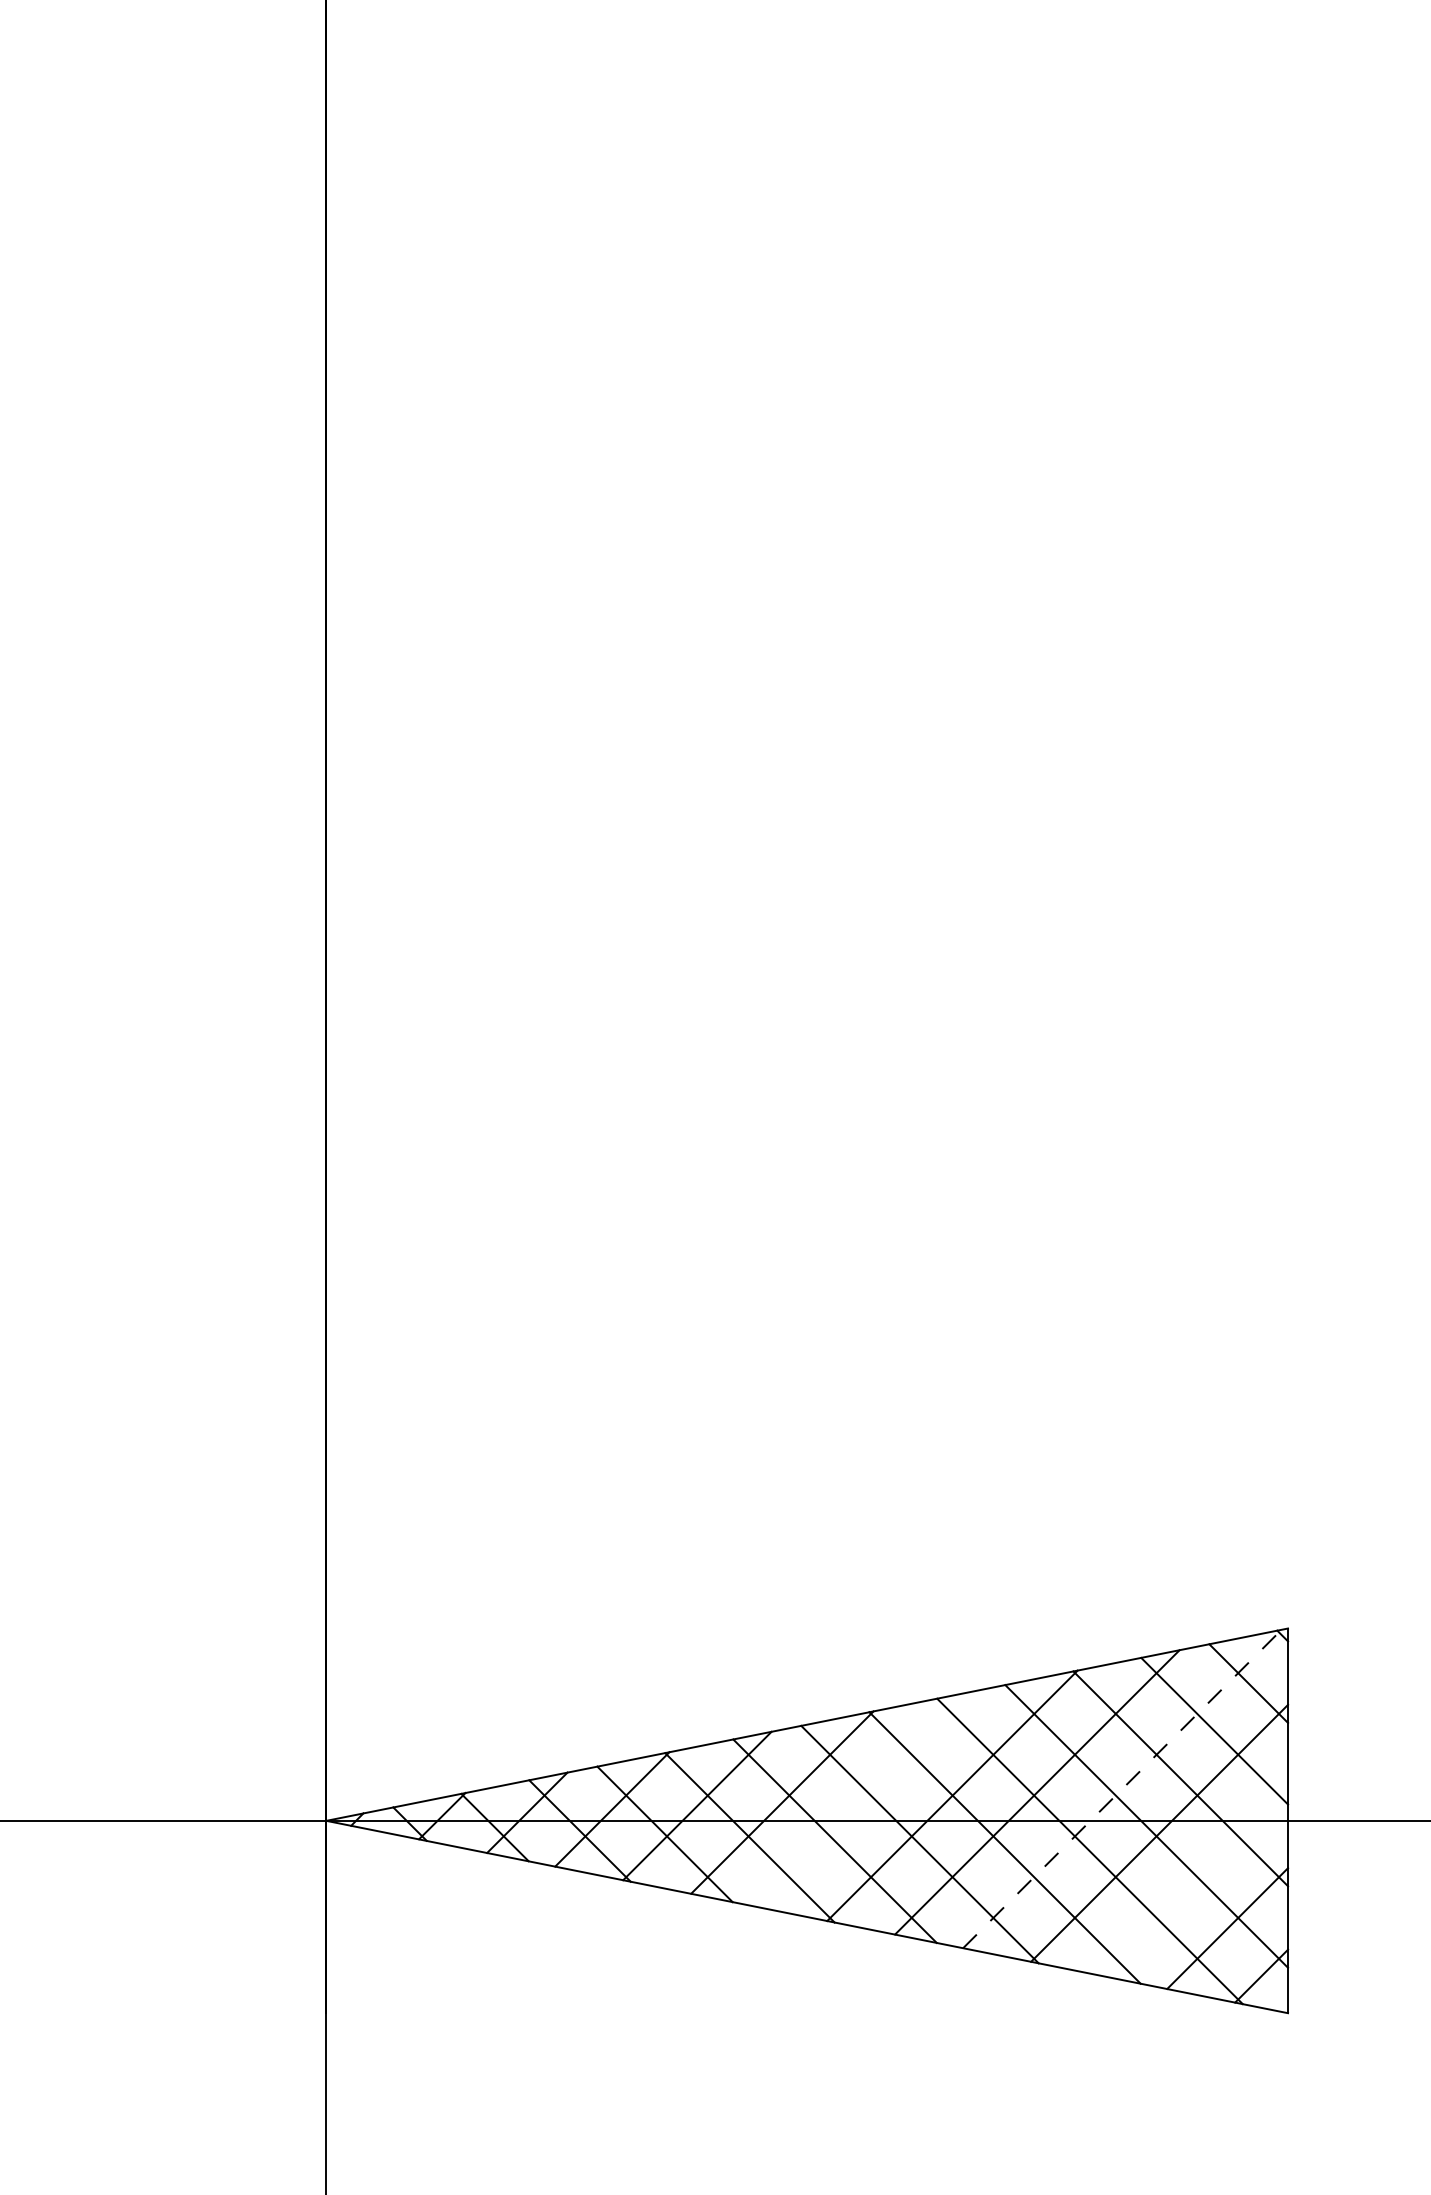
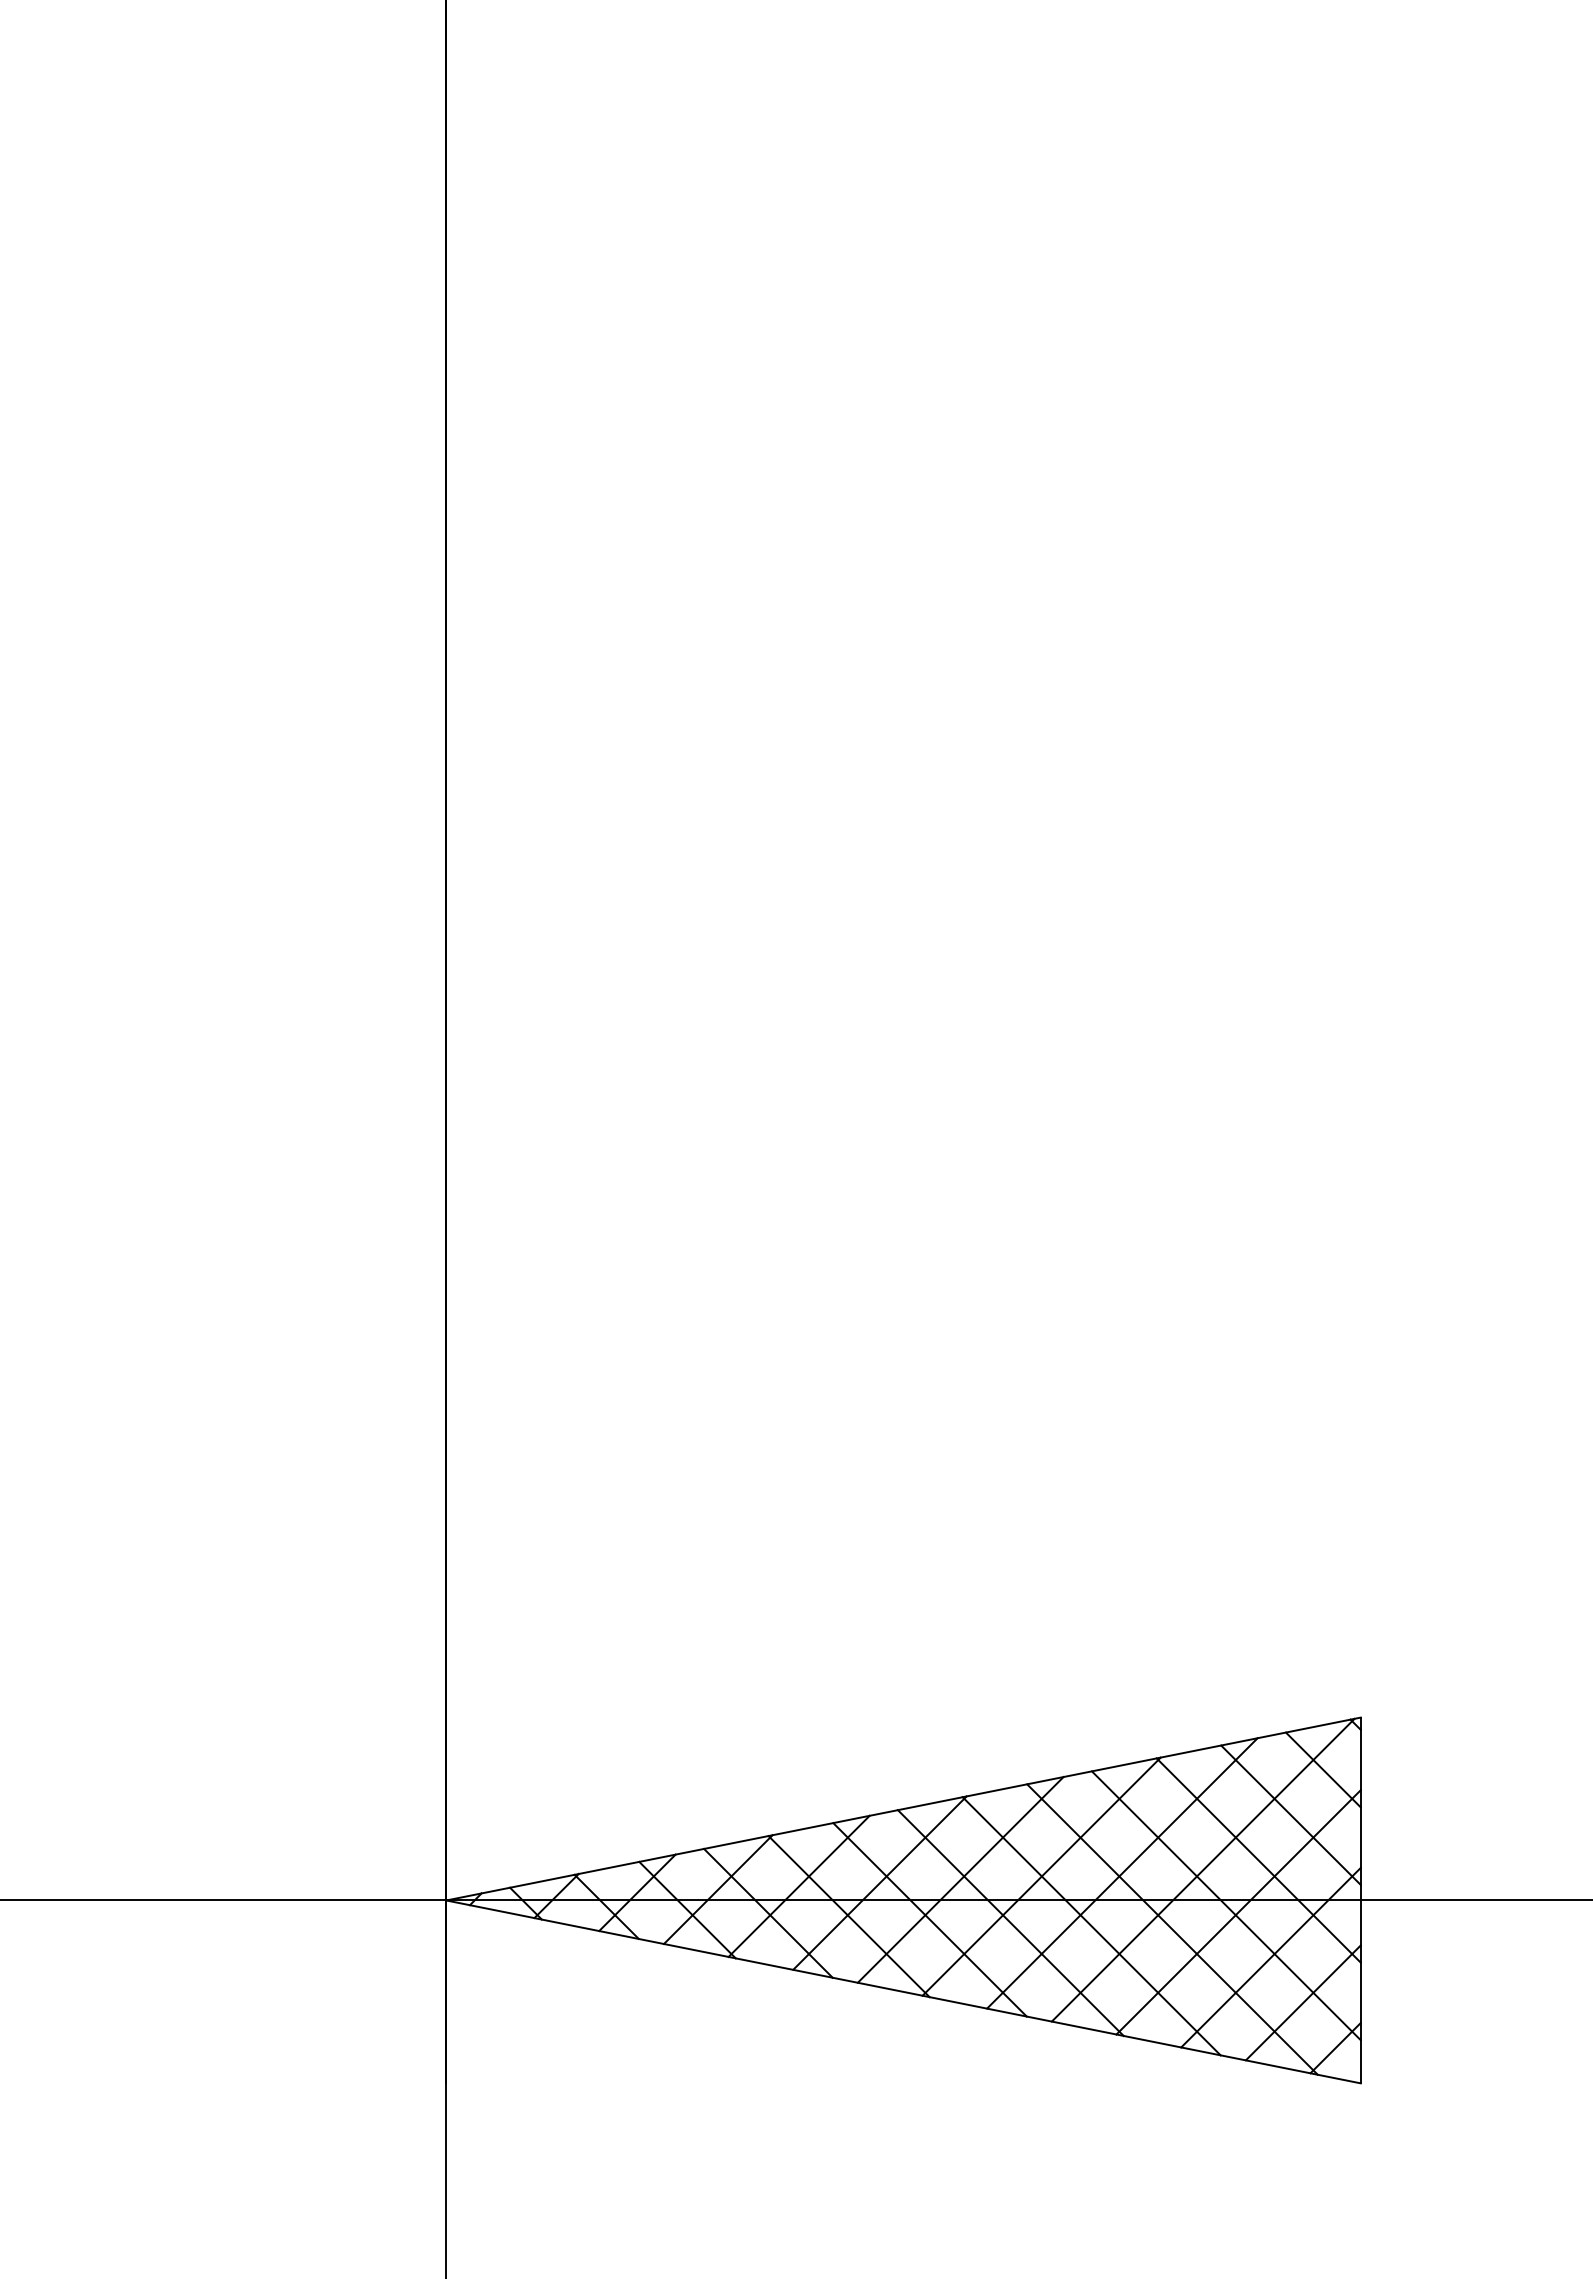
line: (1122, 1788) -> (1203, 1869), dashed -> solid
line: (867, 1798) -> (960, 1879), added
line: (1193, 1880) -> (1270, 1957), added

